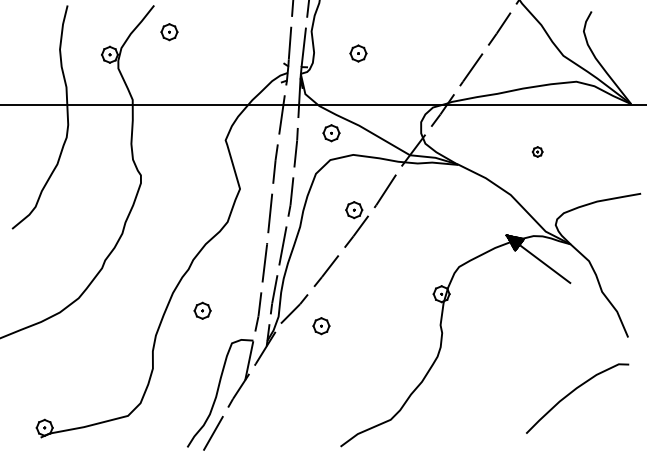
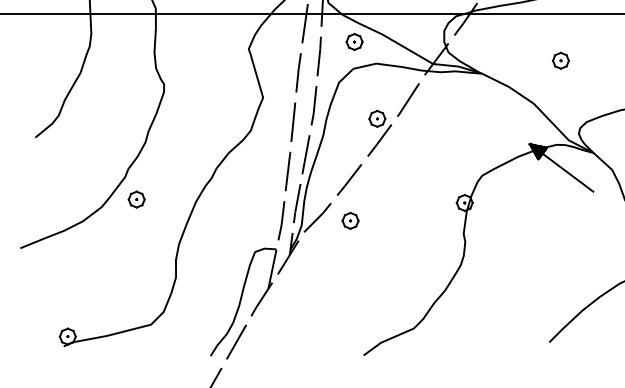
part: (537, 151) -> (560, 60), size x1.67
part: (202, 310) -> (136, 199), moved
part: (321, 326) -> (350, 221), moved

